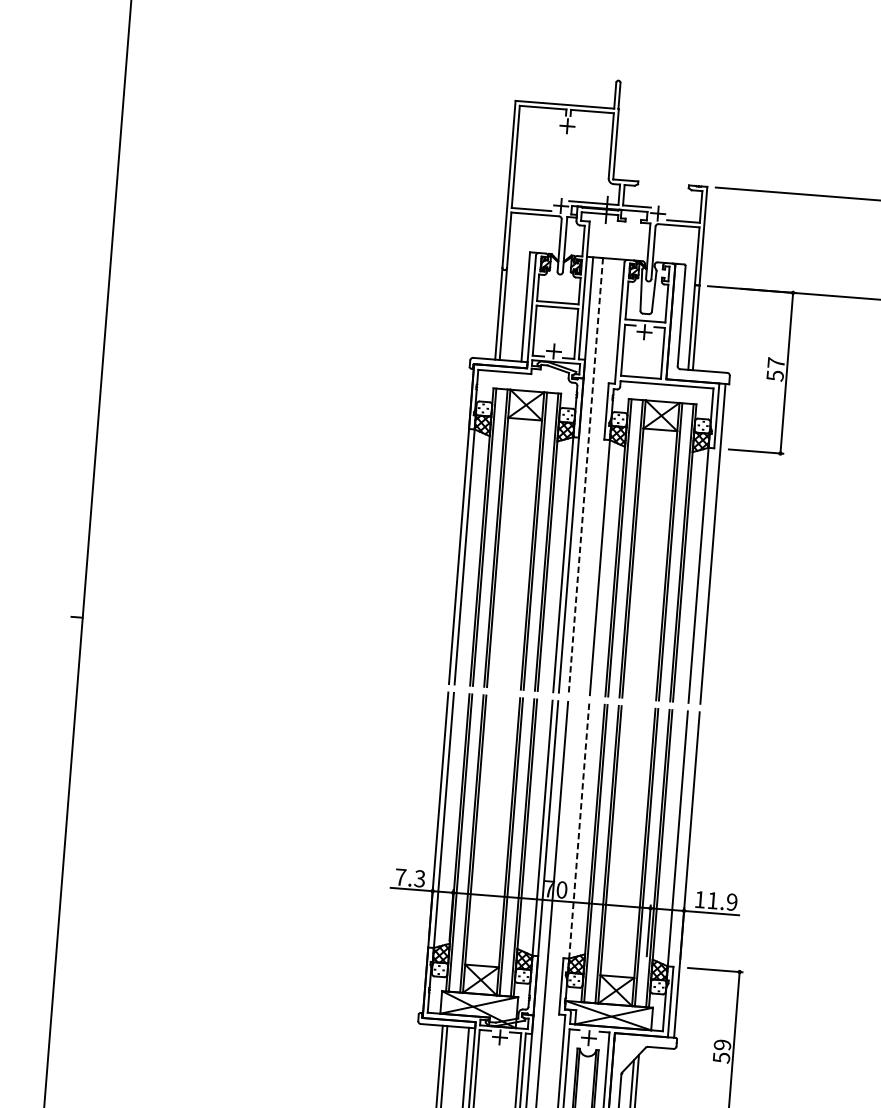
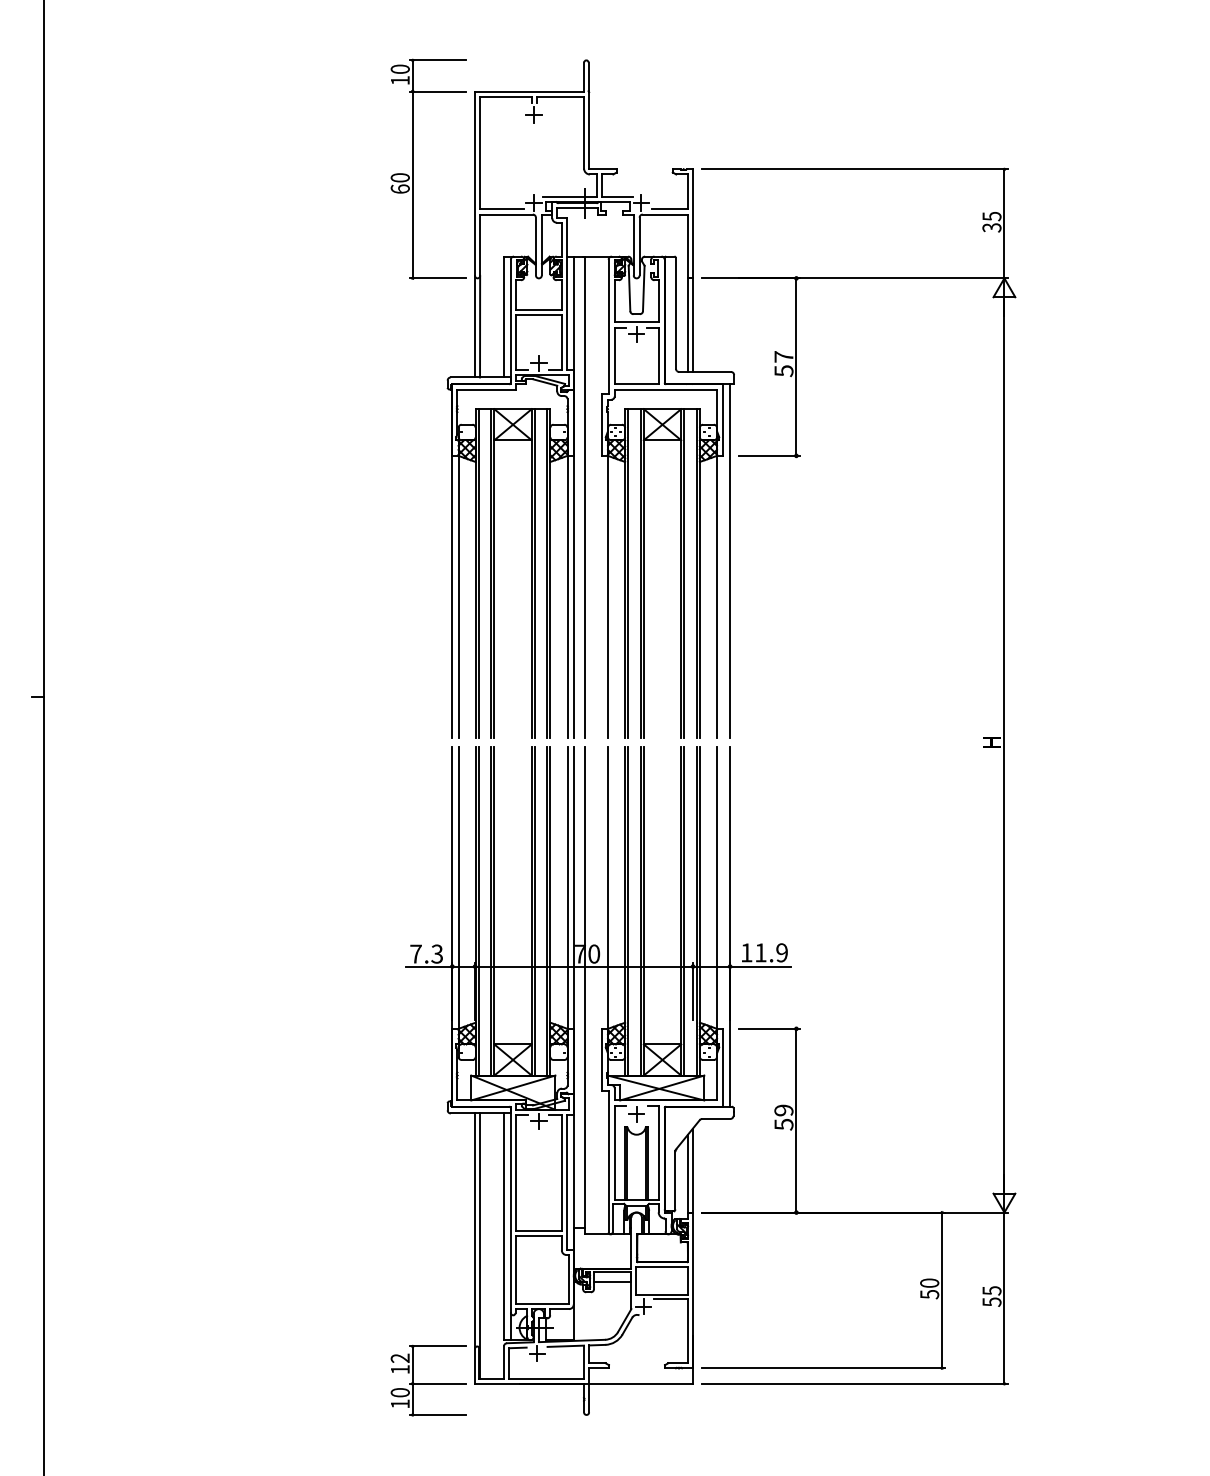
part: (454, 166) -> (413, 168), added
line: (585, 476) -> (584, 497), dashed -> solid
line: (579, 830) -> (608, 887), dashed -> solid

